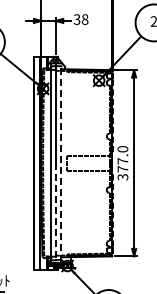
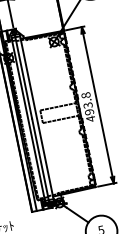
line: (61, 162) -> (36, 117), dashed -> solid
text: (122, 163) -> (88, 107), 377.0 -> 493.8
line: (55, 214) -> (40, 161), dashed -> solid

